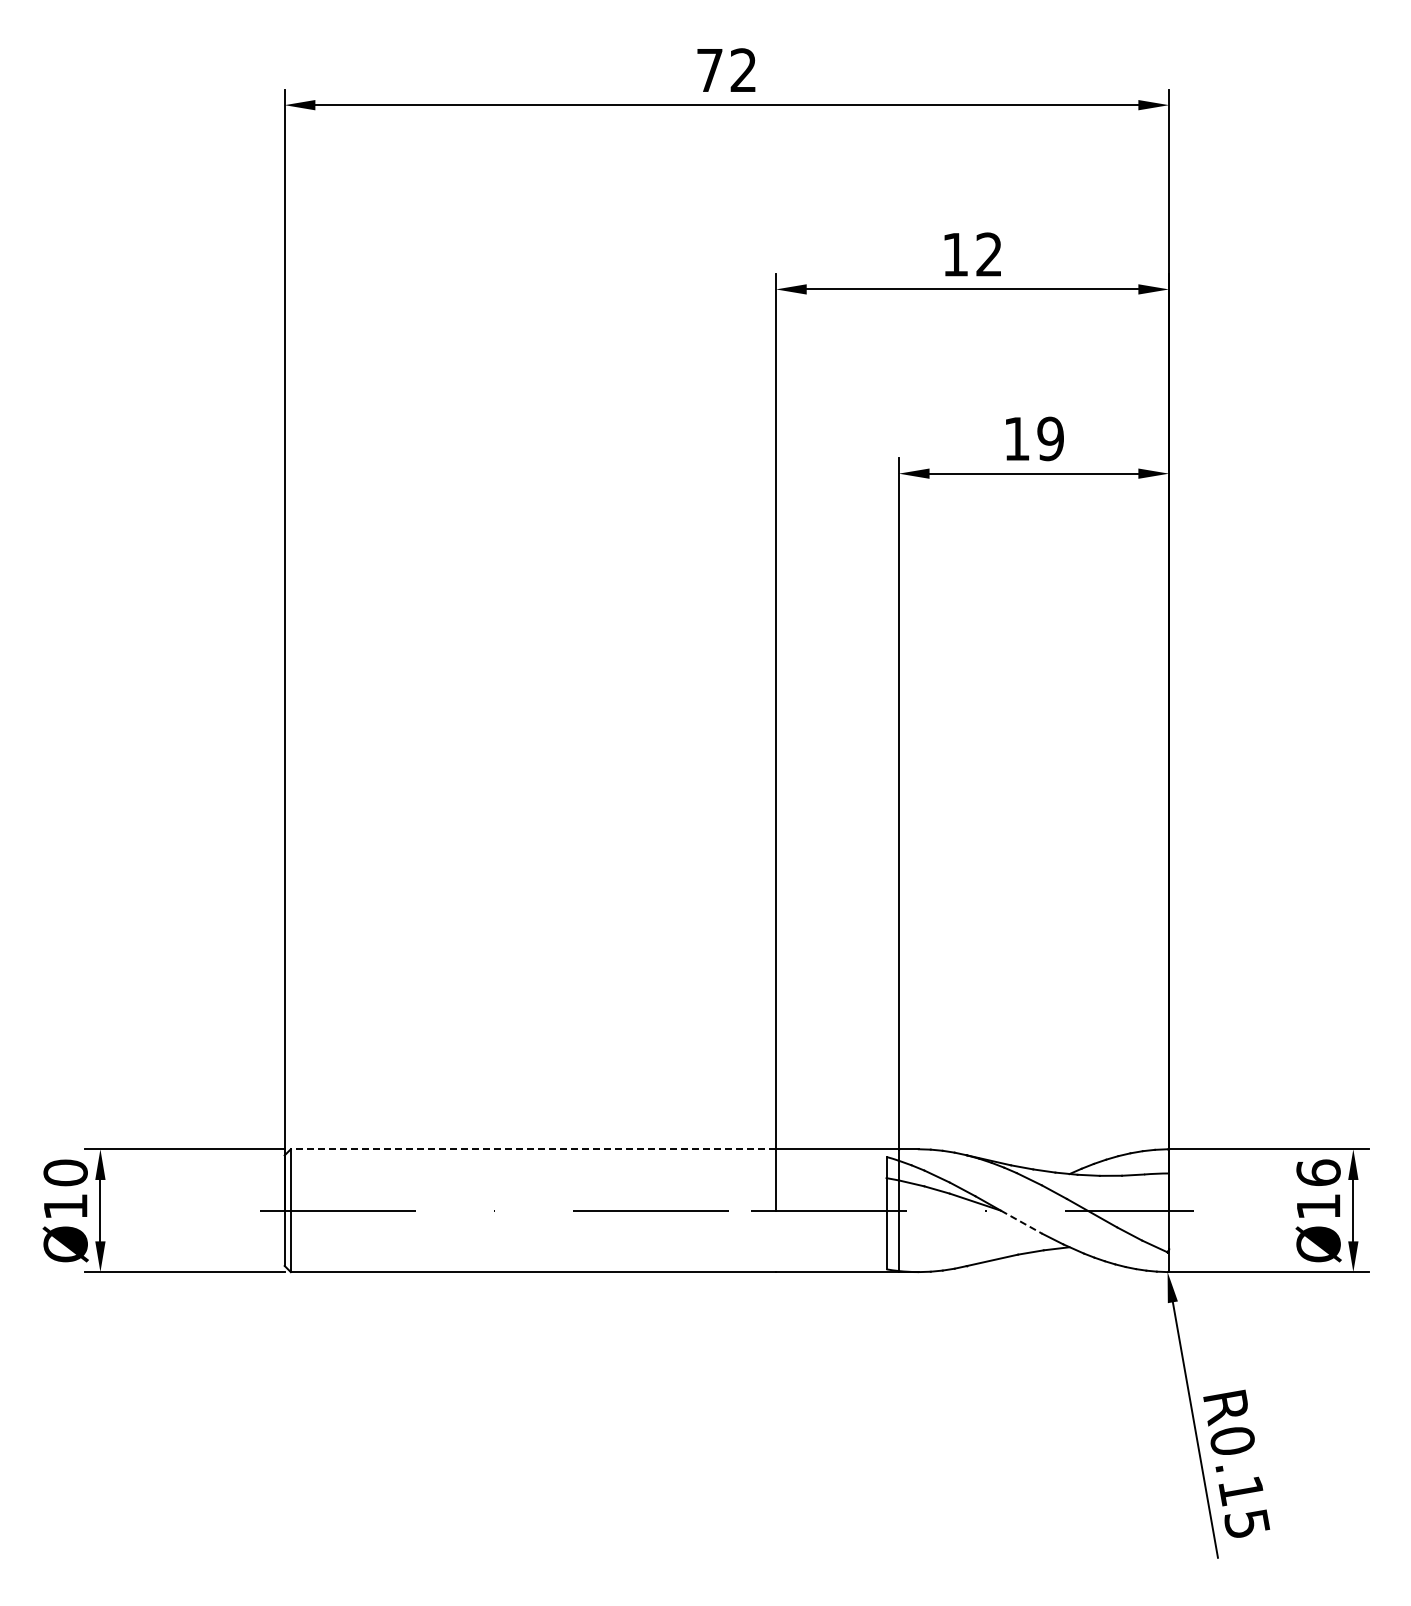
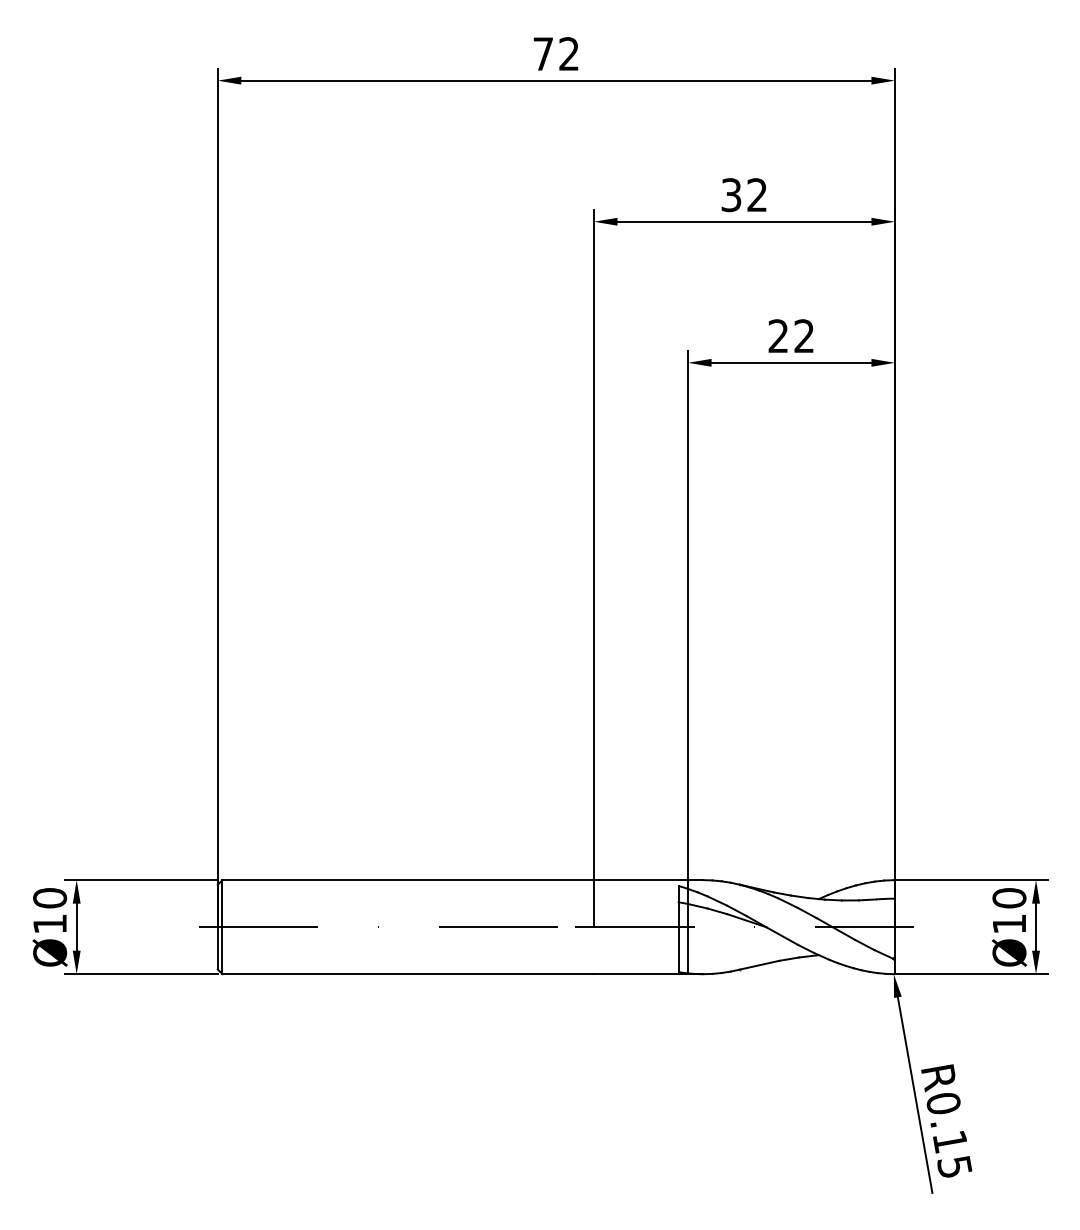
text: (955, 254) -> (731, 195), 12 -> 32
text: (1033, 438) -> (791, 335), 19 -> 22
line: (533, 1149) -> (408, 880), dashed -> solid
text: (1318, 1172) -> (1009, 897), Ø16 -> Ø10
line: (1021, 1222) -> (781, 936), dashed -> solid

